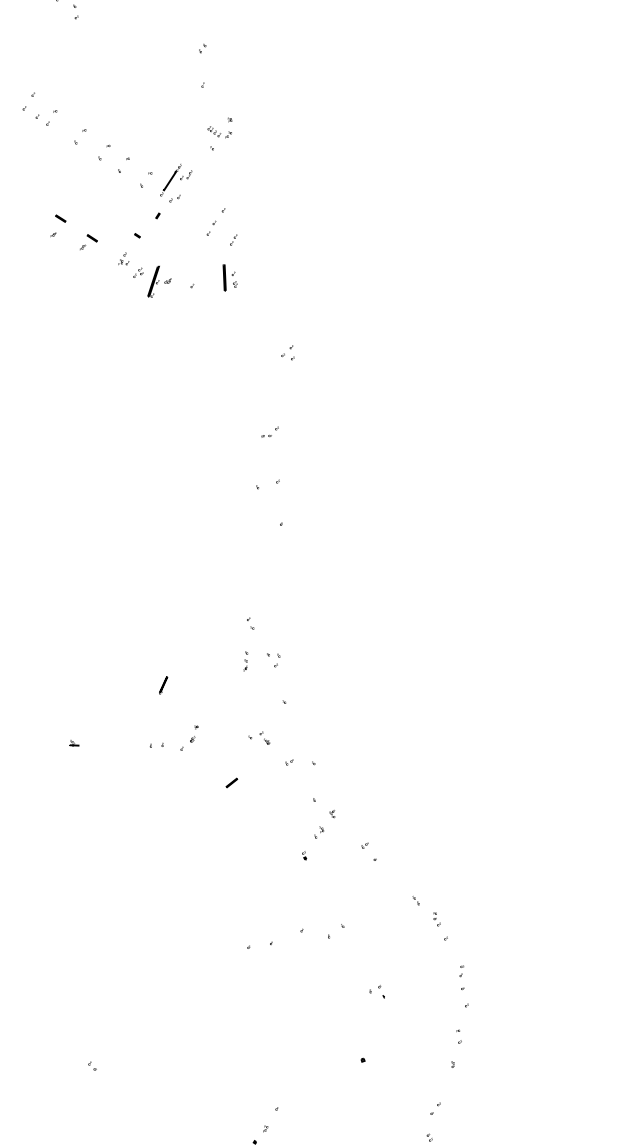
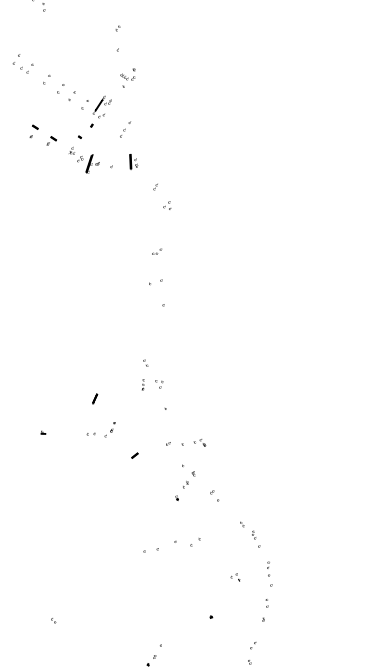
part: (232, 239) -> (155, 186), moved
part: (258, 737) -> (199, 442), moved
part: (377, 992) -> (235, 577), moved

